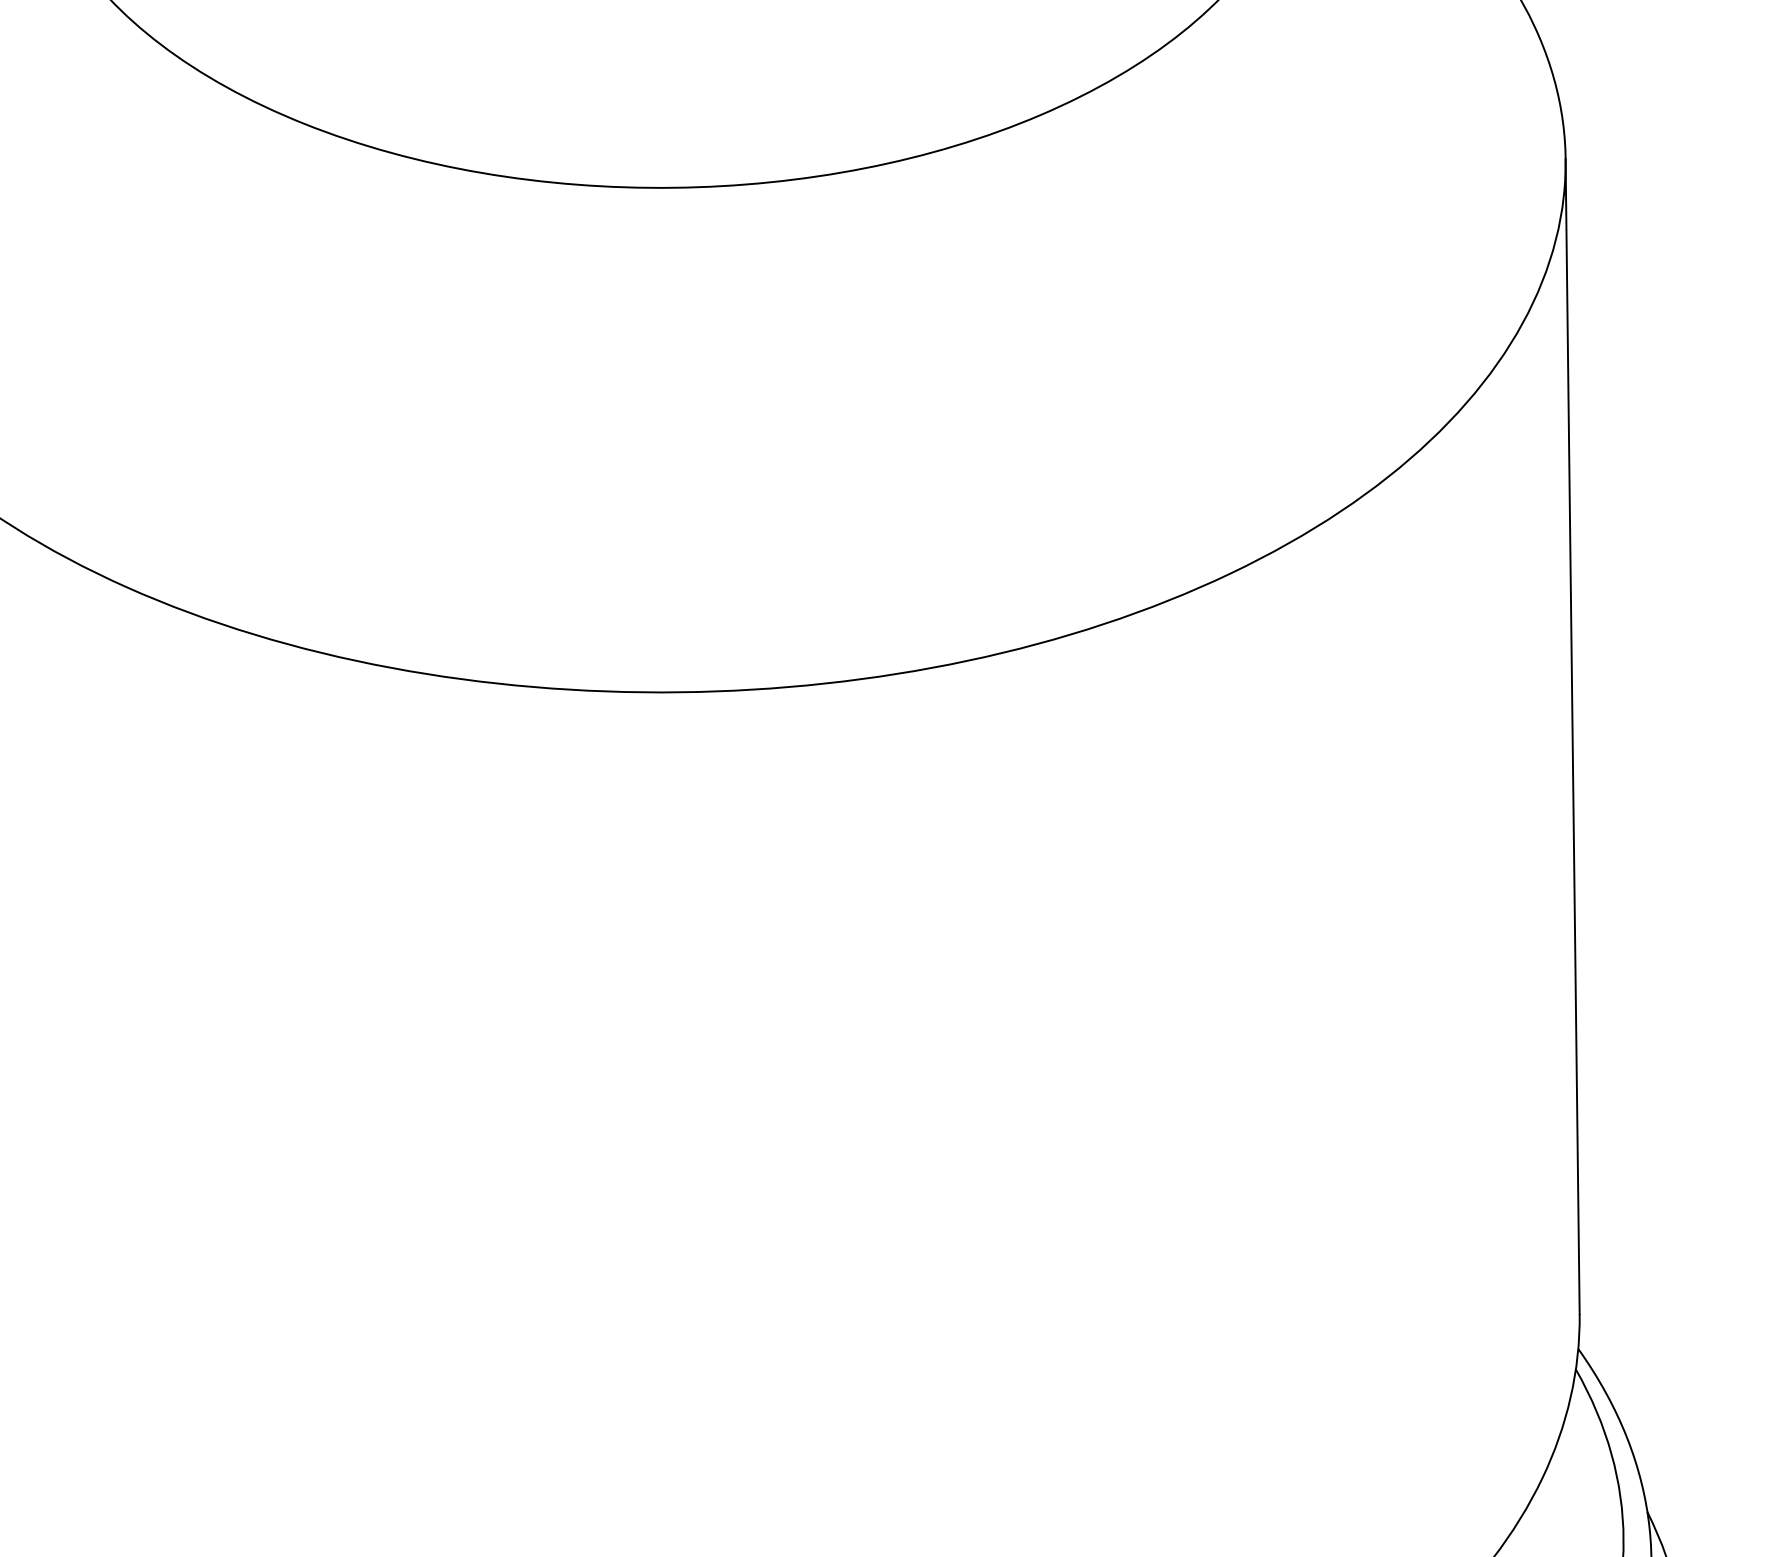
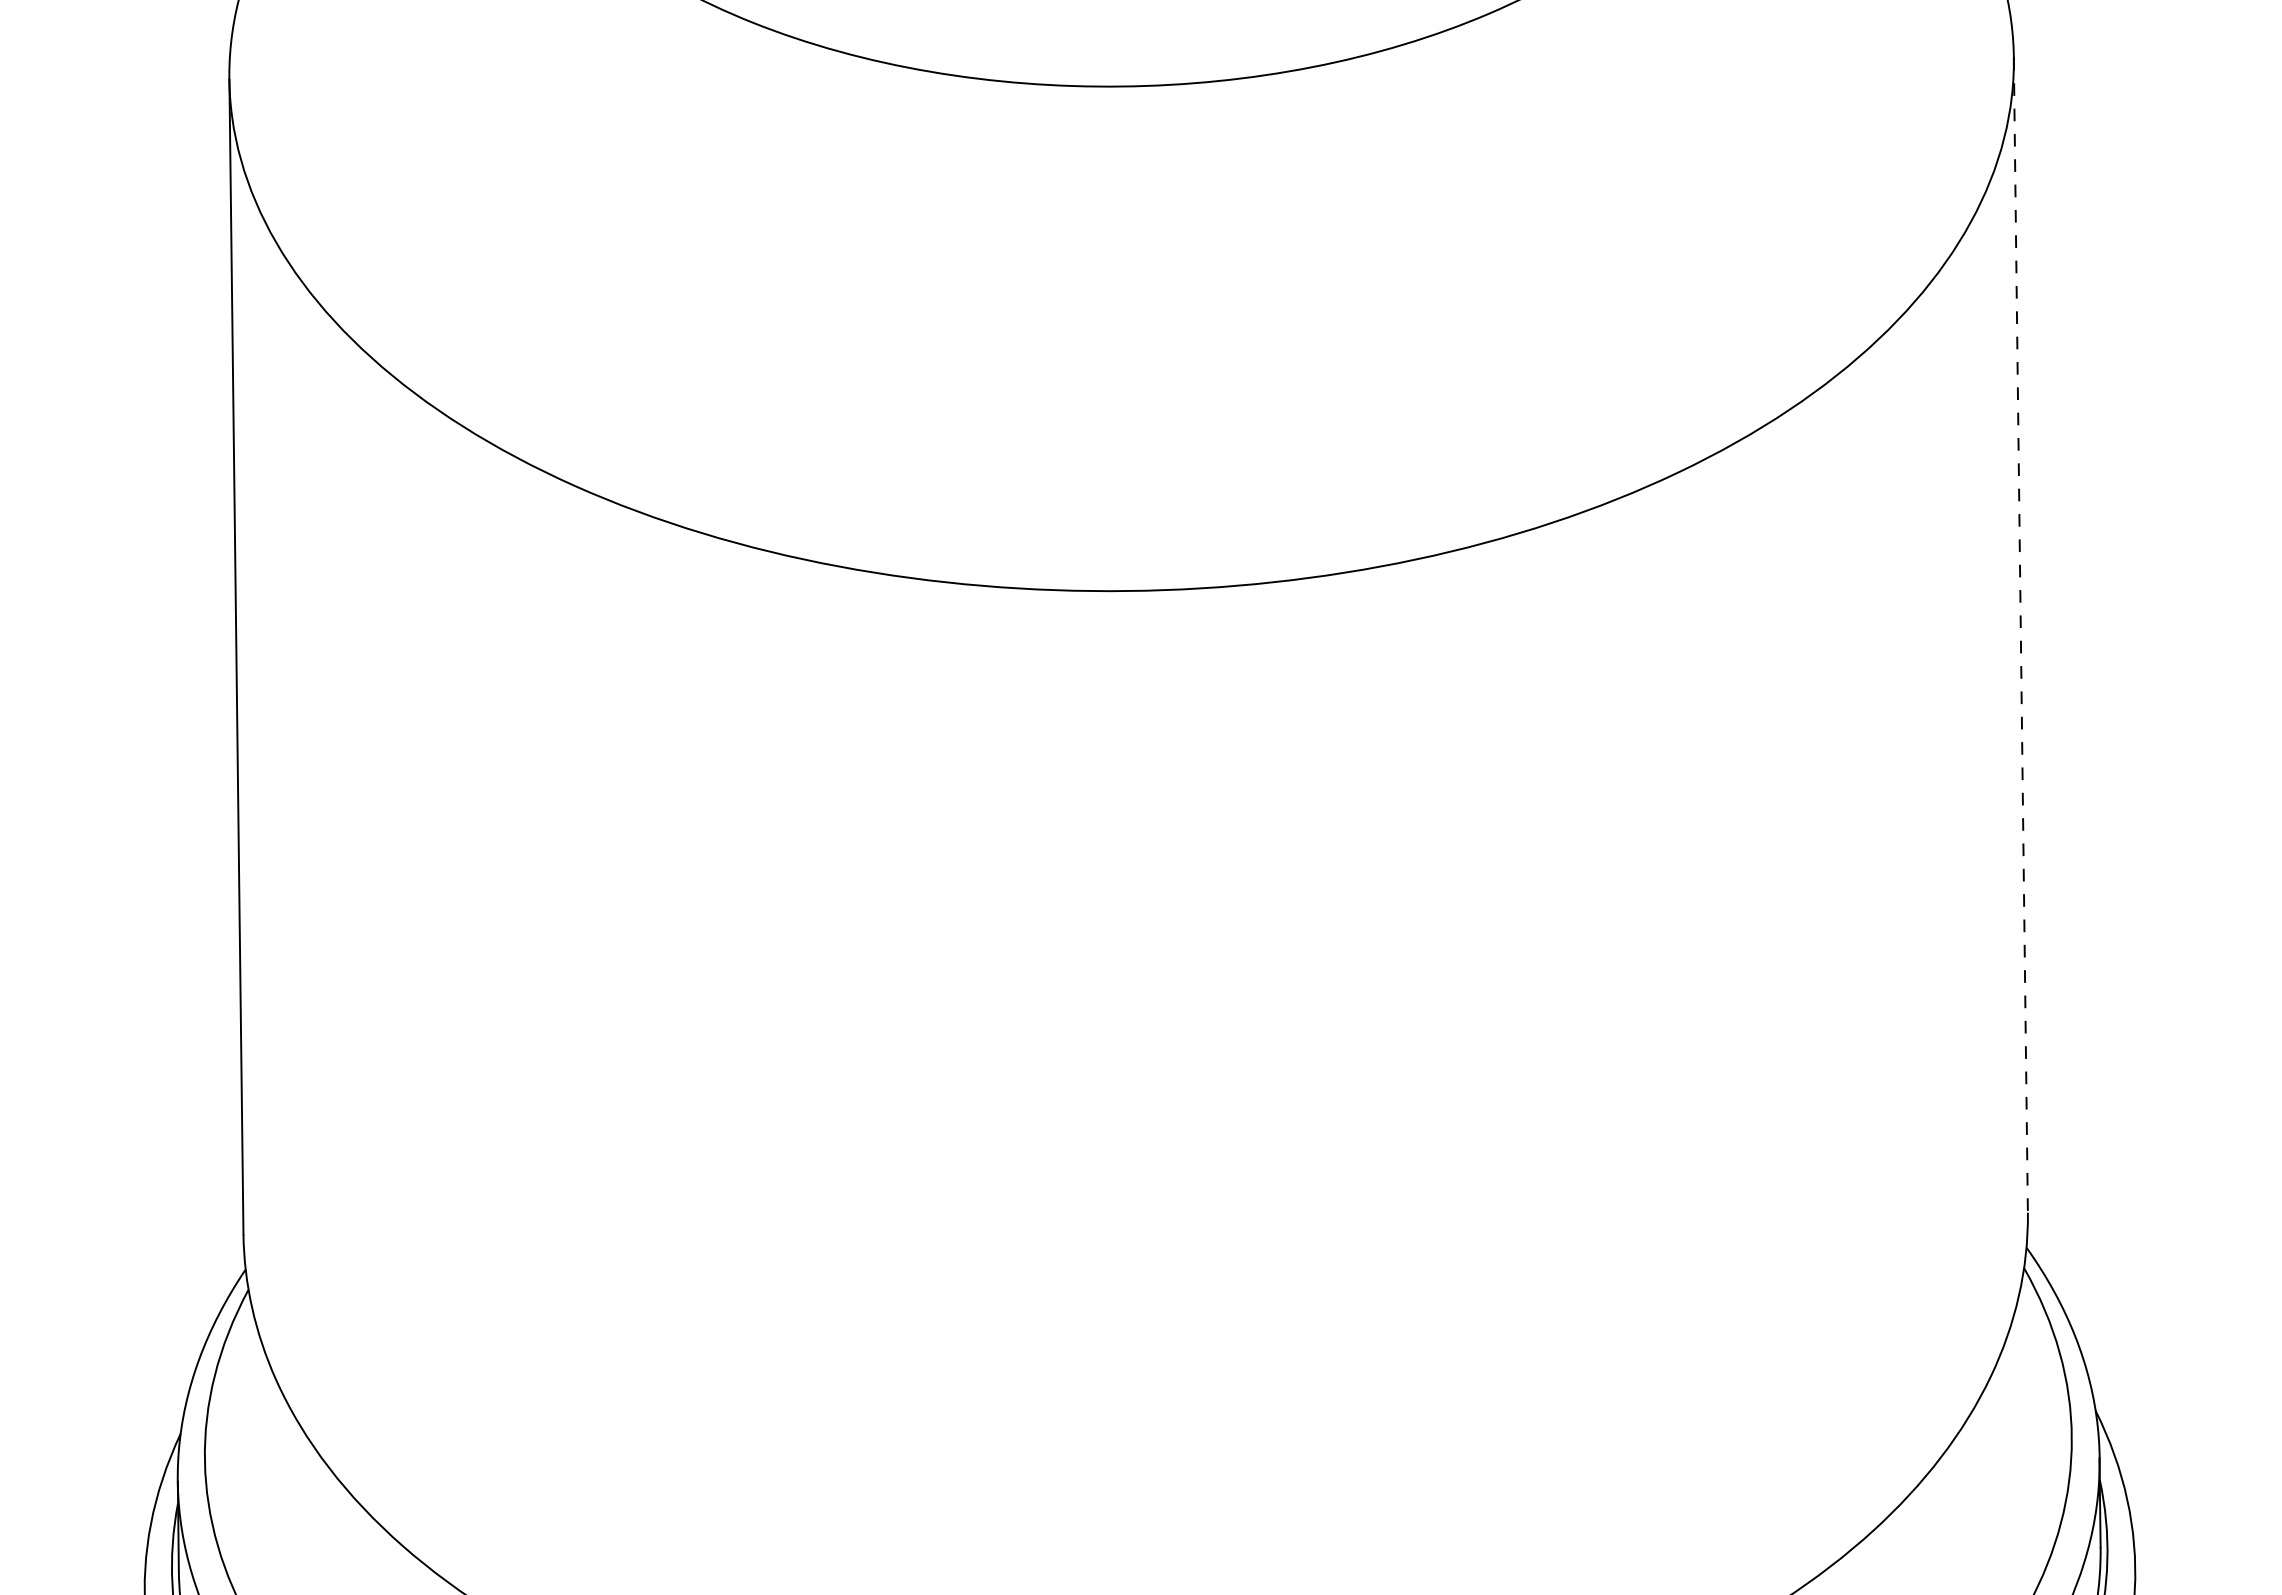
line: (1572, 736) -> (2020, 635), solid -> dashed

